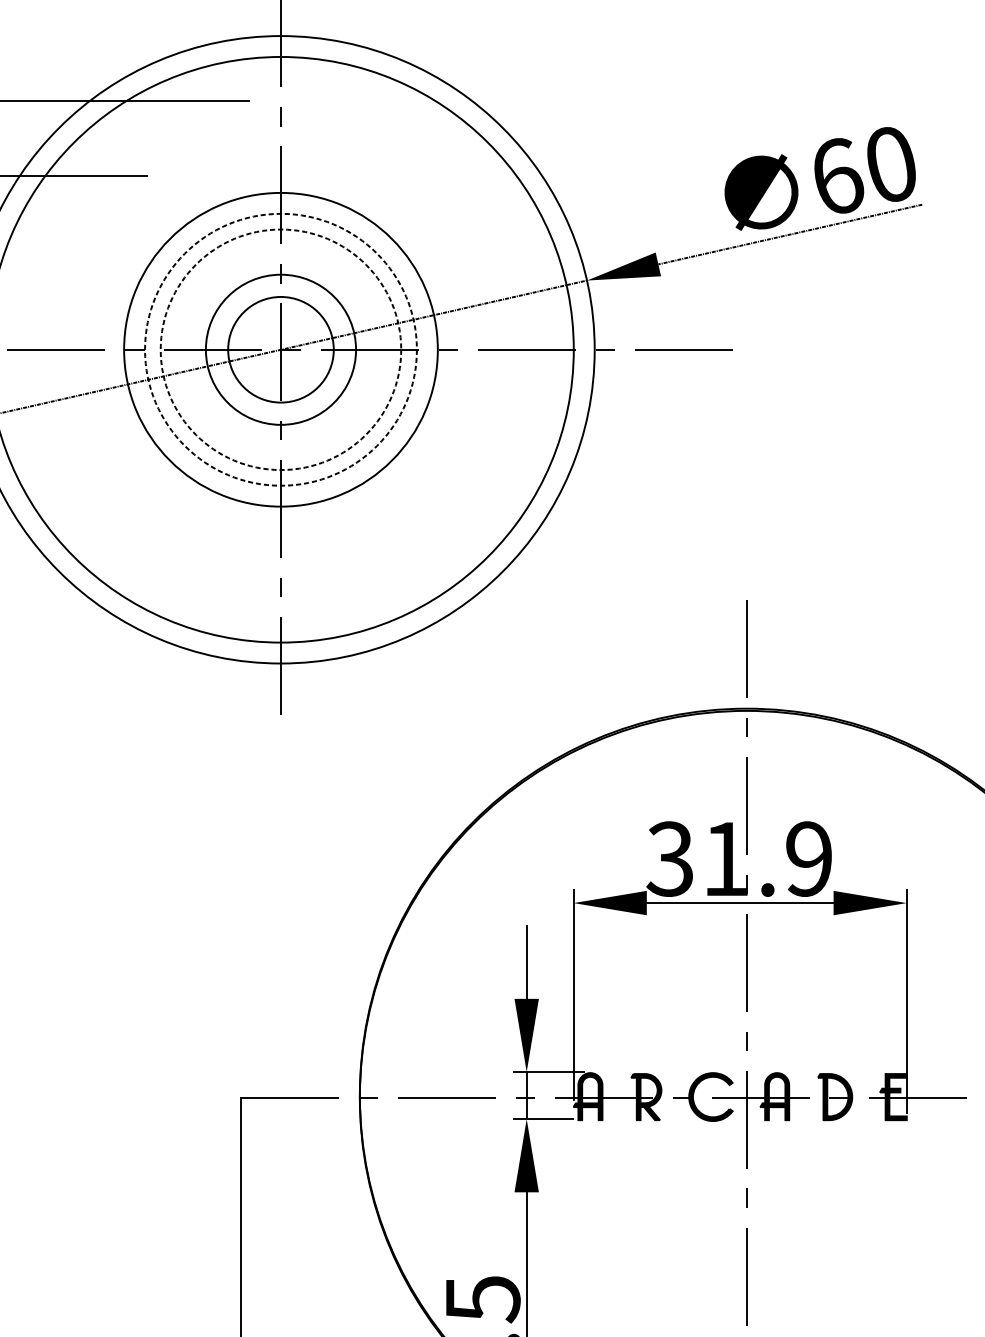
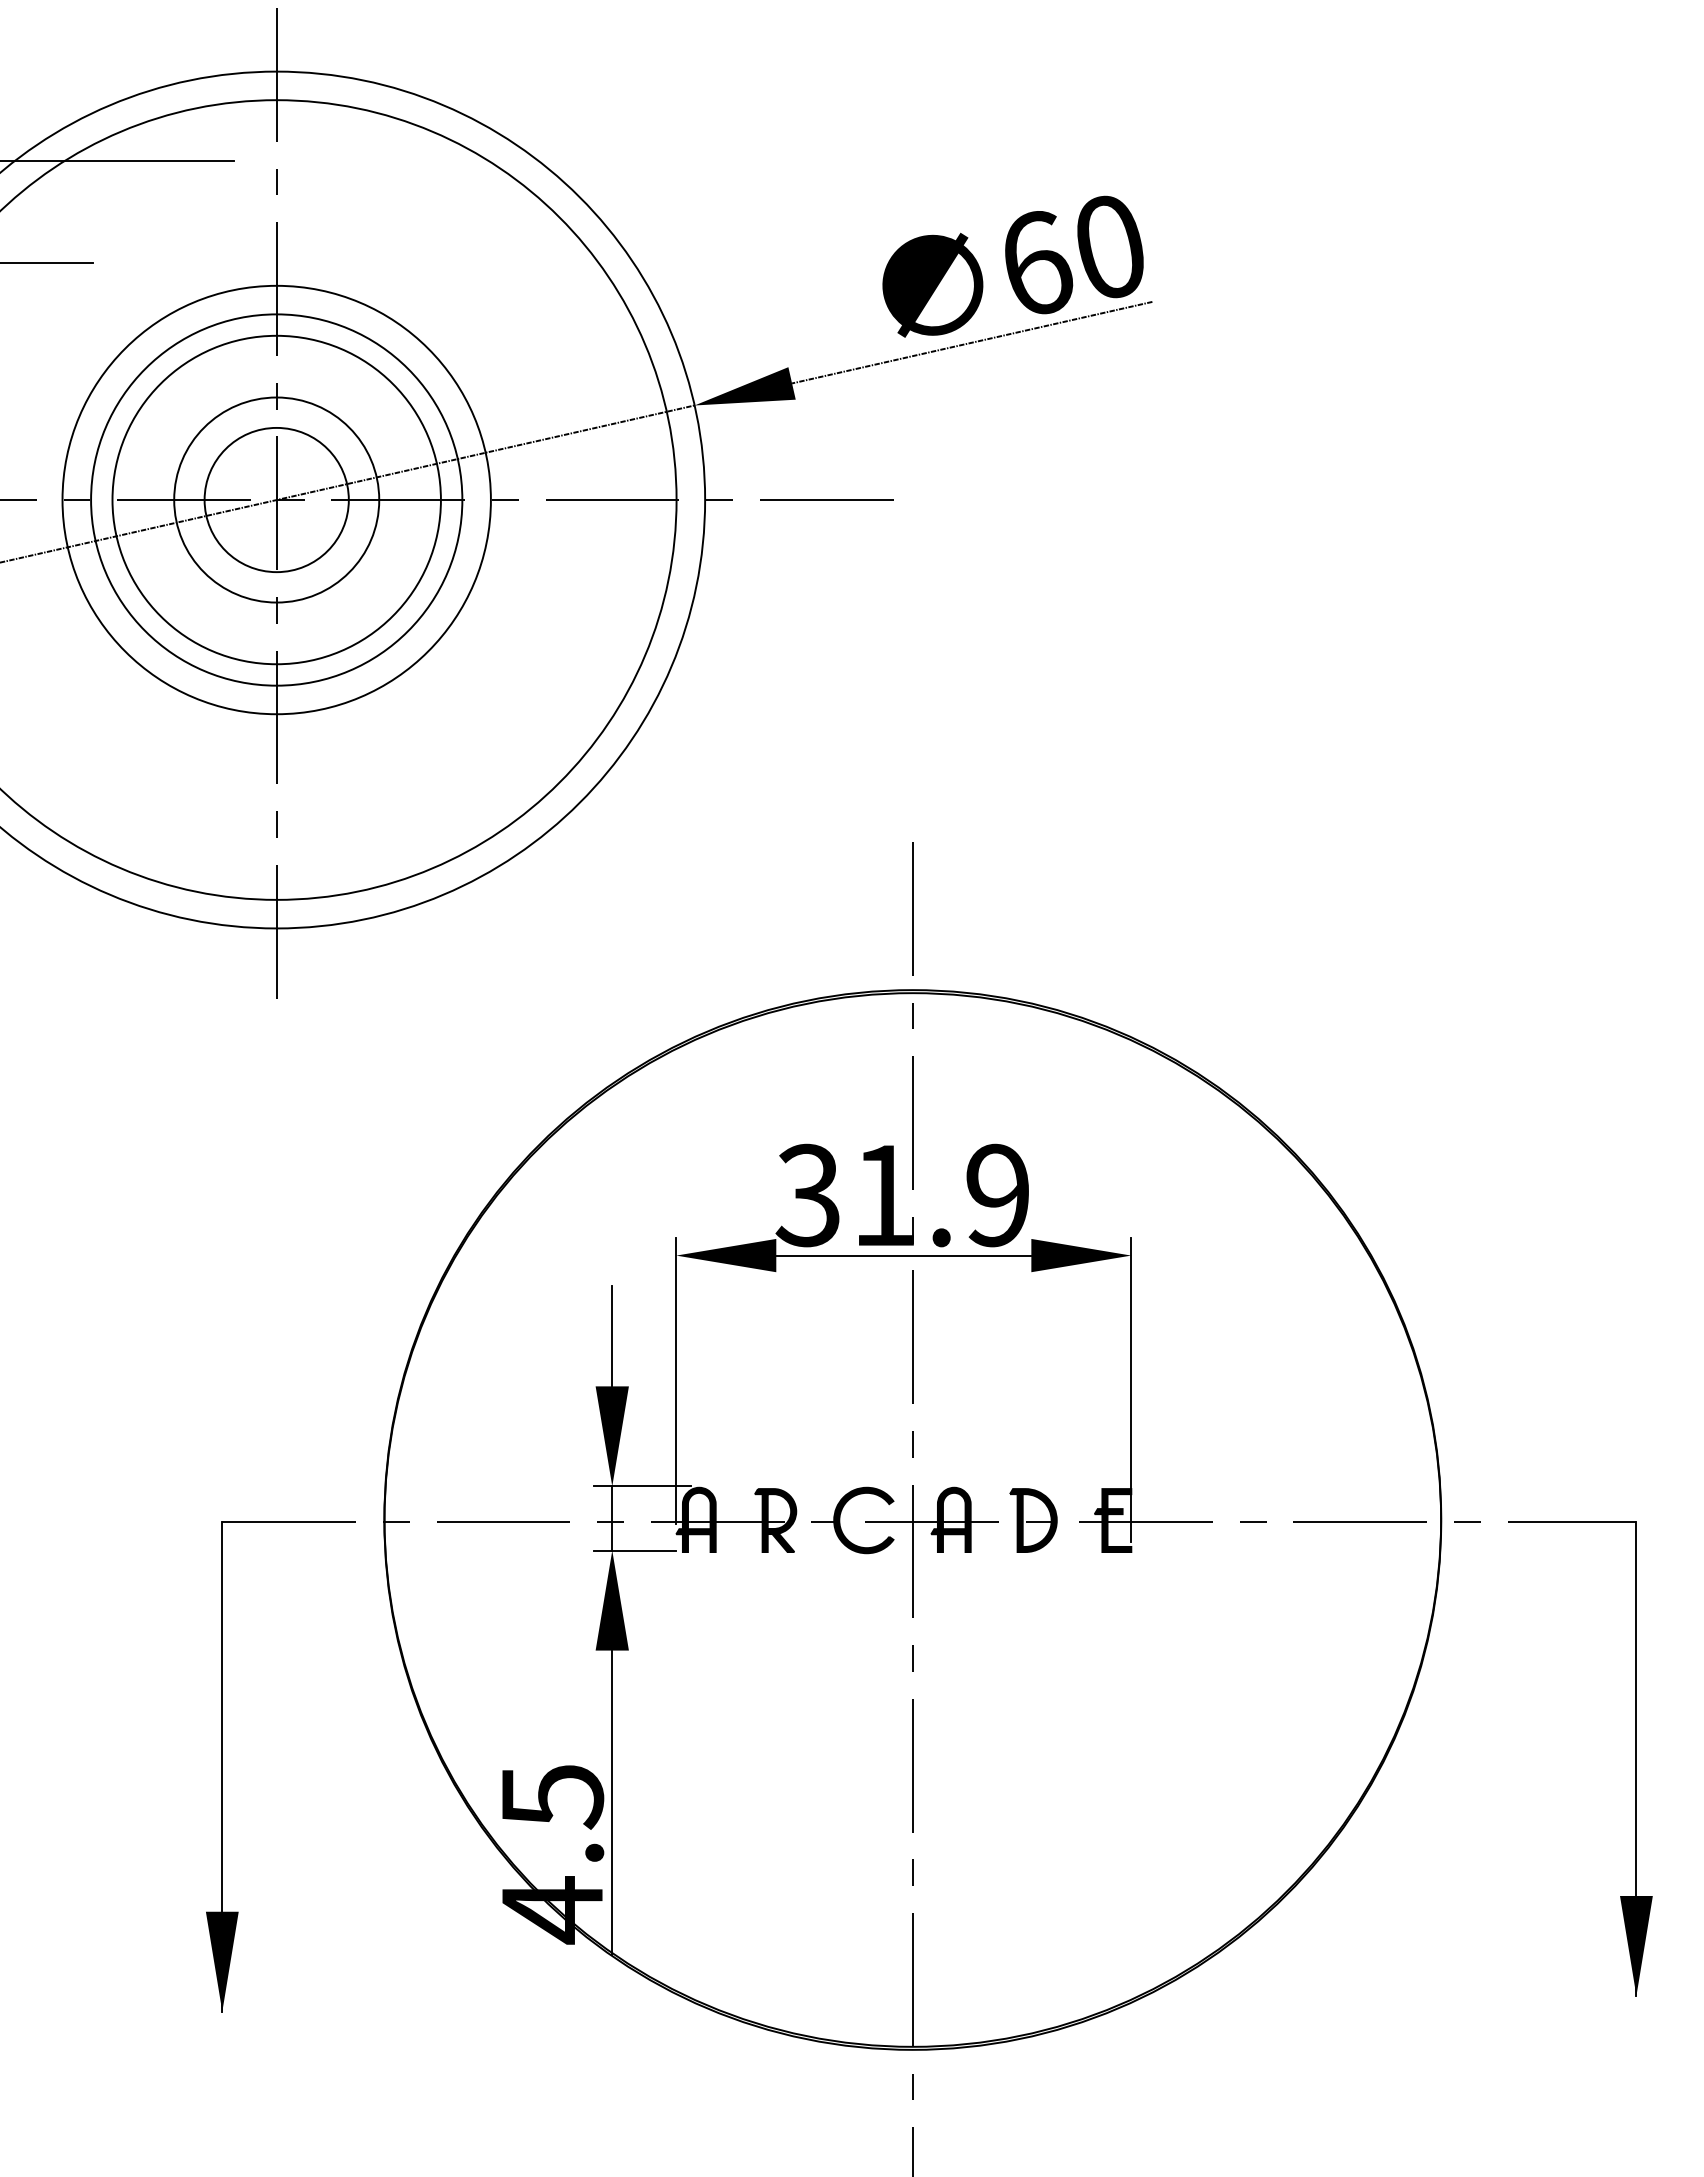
circle: (280, 349) -> (276, 499), dashed -> solid
circle: (280, 349) -> (276, 499), dashed -> solid

